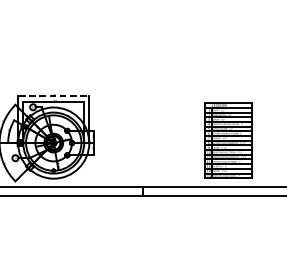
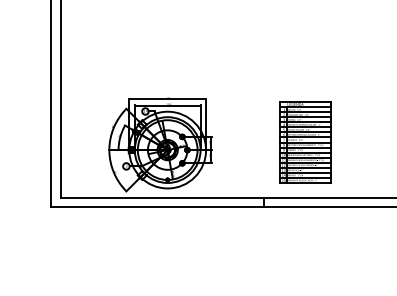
line: (54, 96) -> (168, 99), dashed -> solid
part: (228, 140) -> (305, 142), moved

